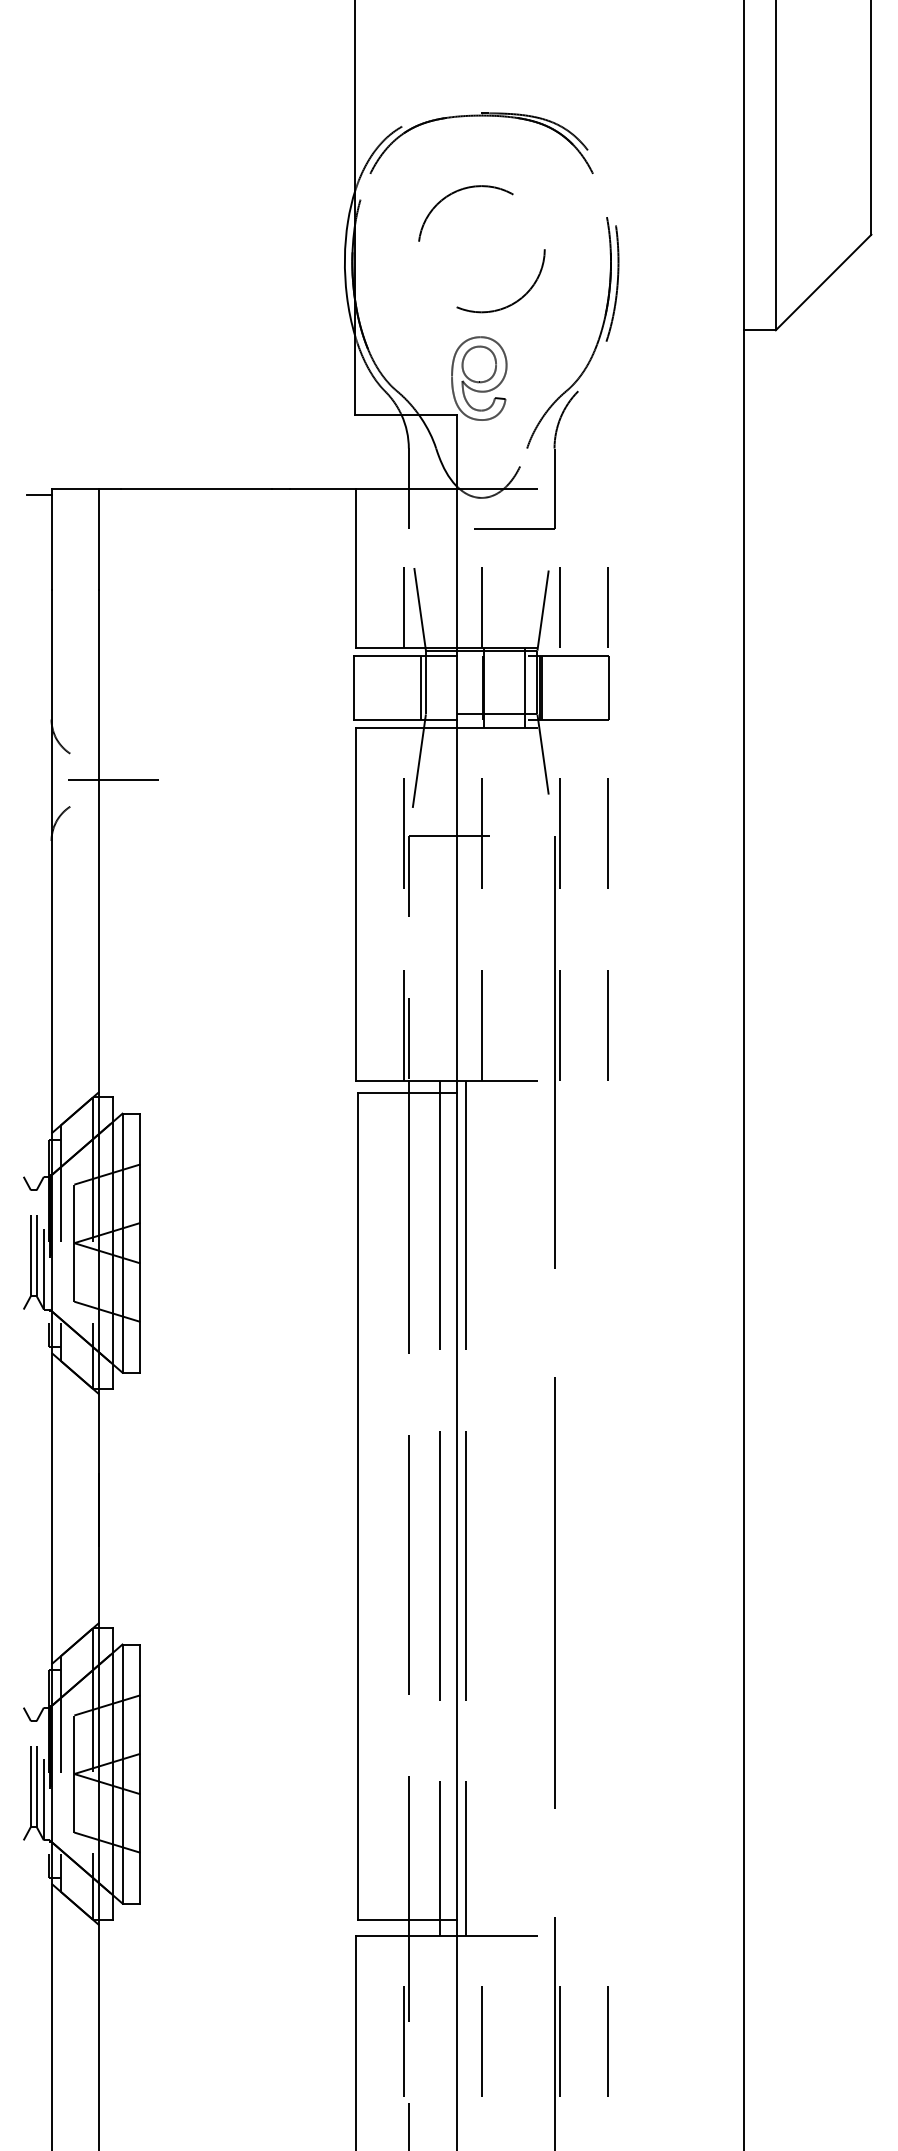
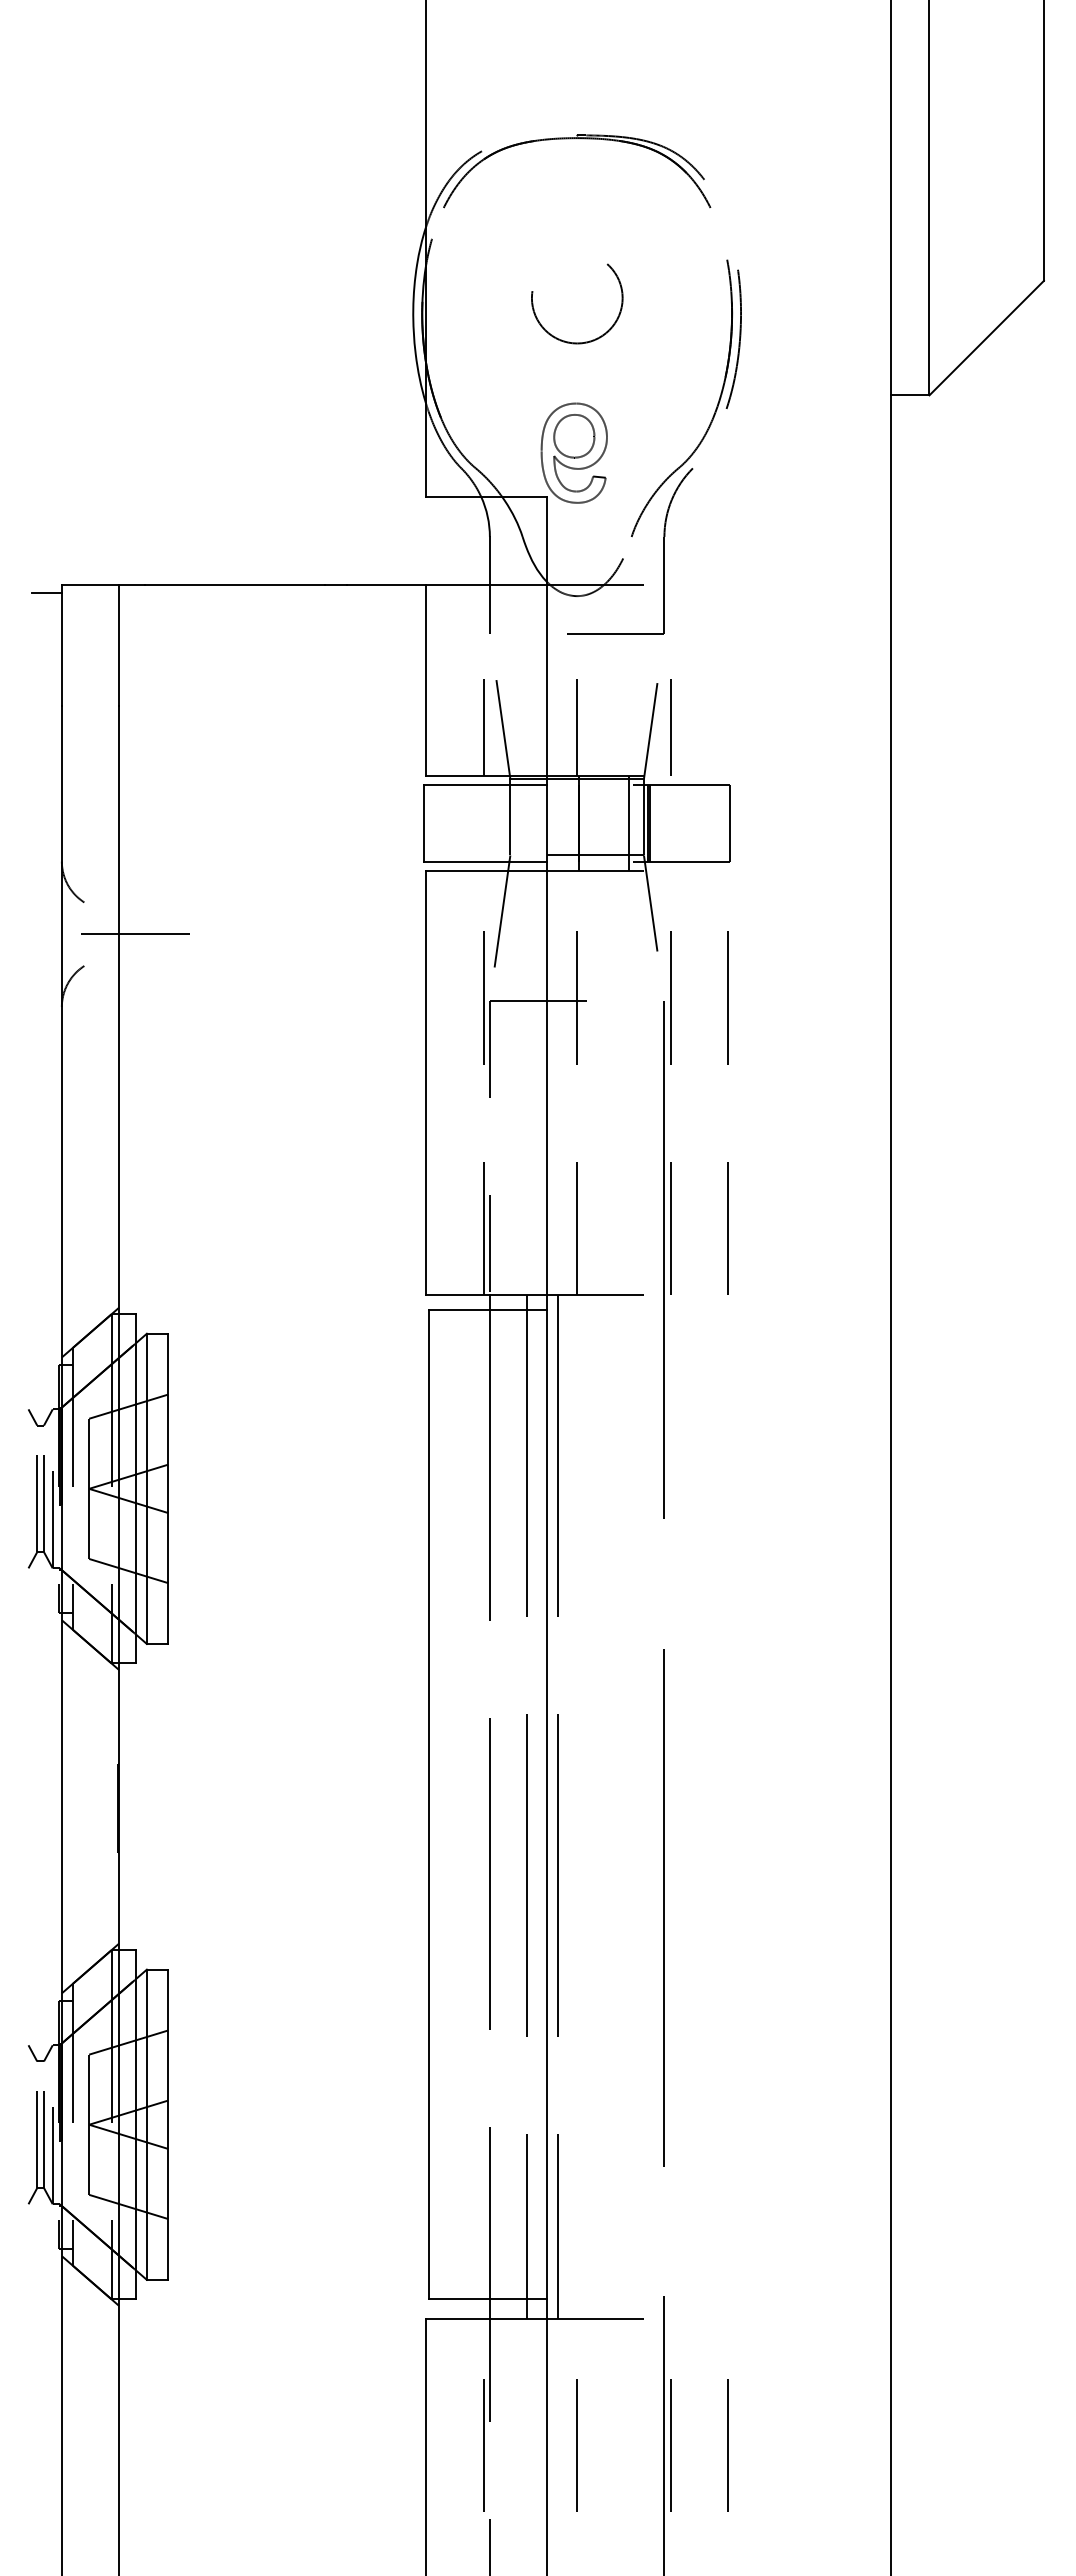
circle: (481, 248) -> (577, 297), size x0.6
line: (607, 607) -> (727, 727), removed
line: (421, 687) -> (504, 823), removed

